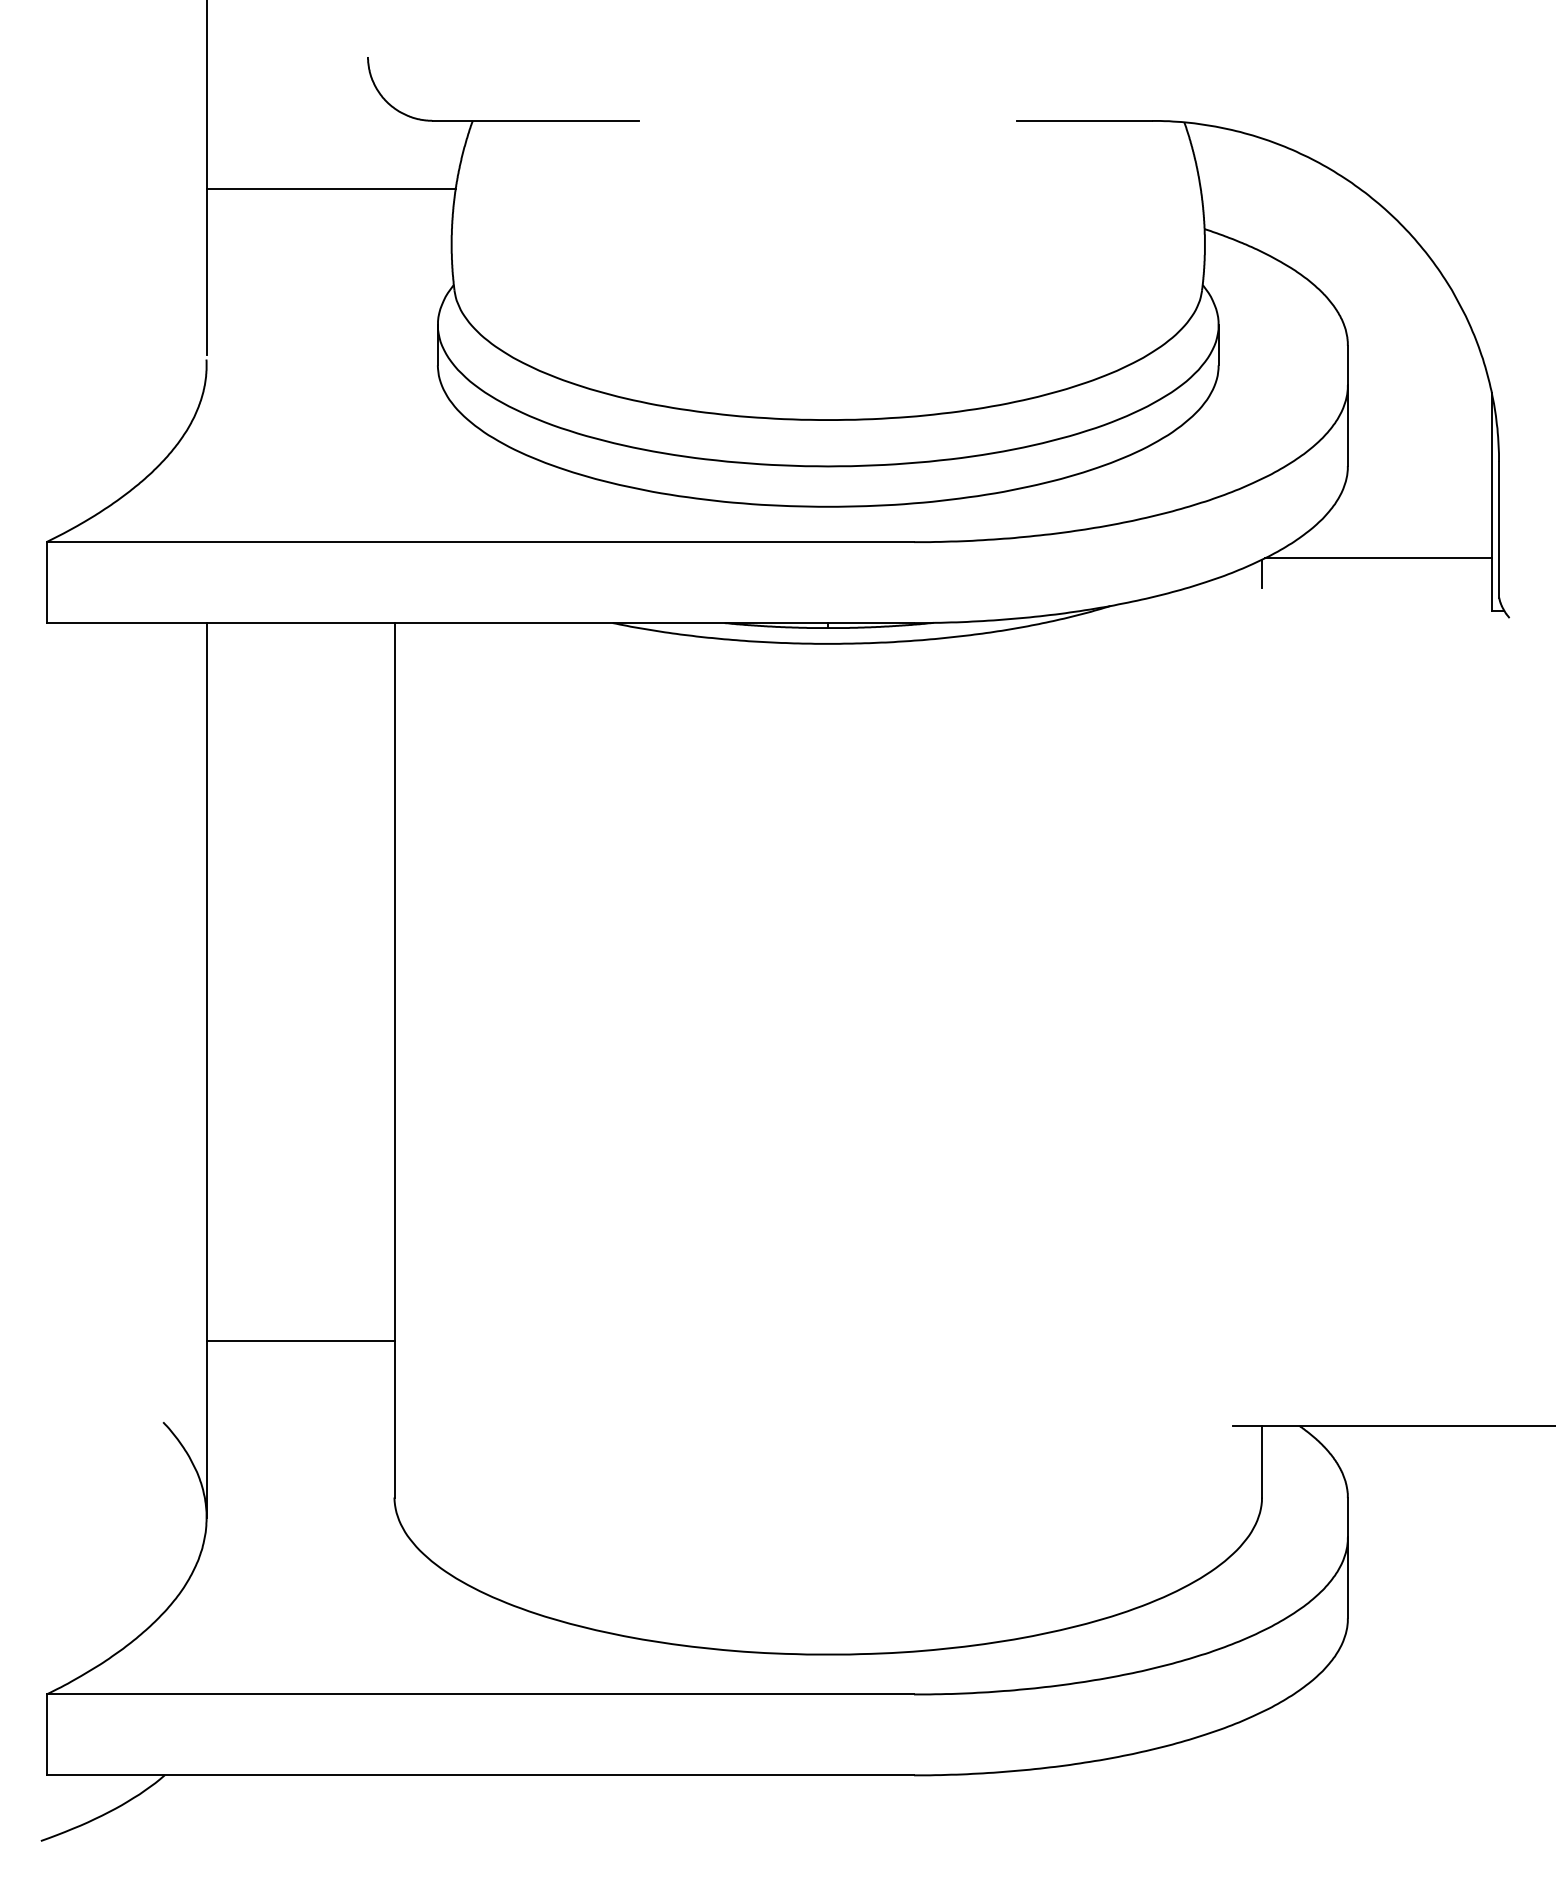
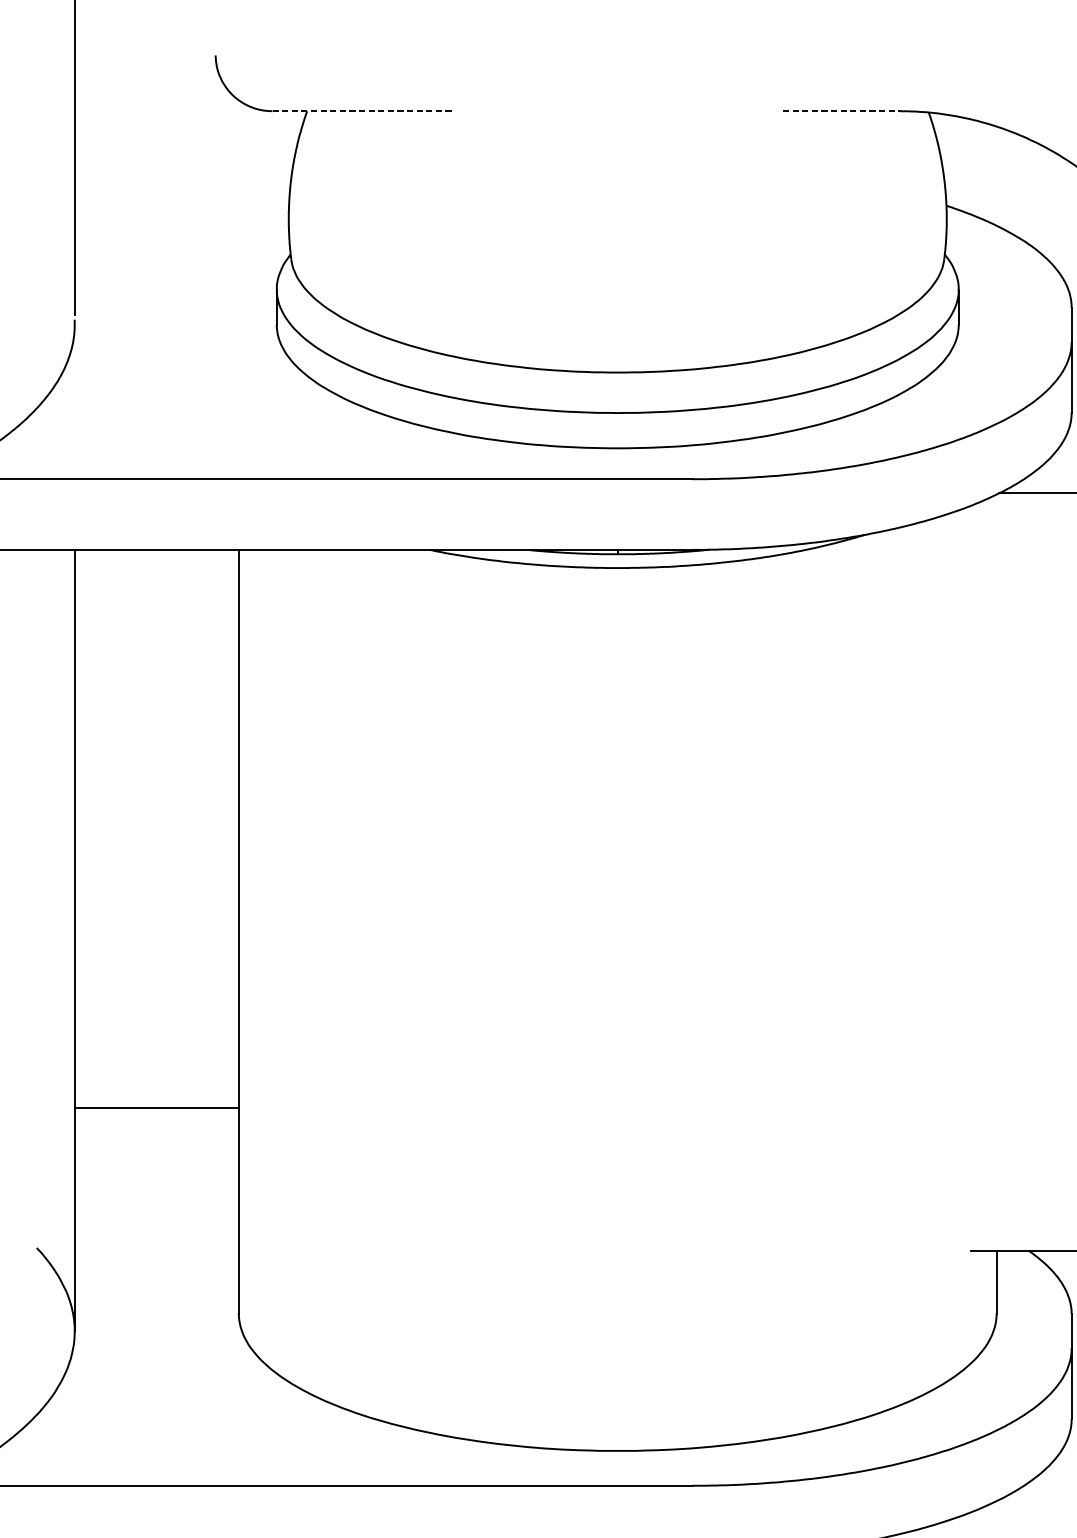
line: (536, 120) -> (362, 110), solid -> dashed
line: (1085, 120) -> (842, 110), solid -> dashed
line: (330, 188) -> (182, 170), removed
line: (1262, 573) -> (997, 506), removed
line: (300, 1341) -> (156, 1108), moved

